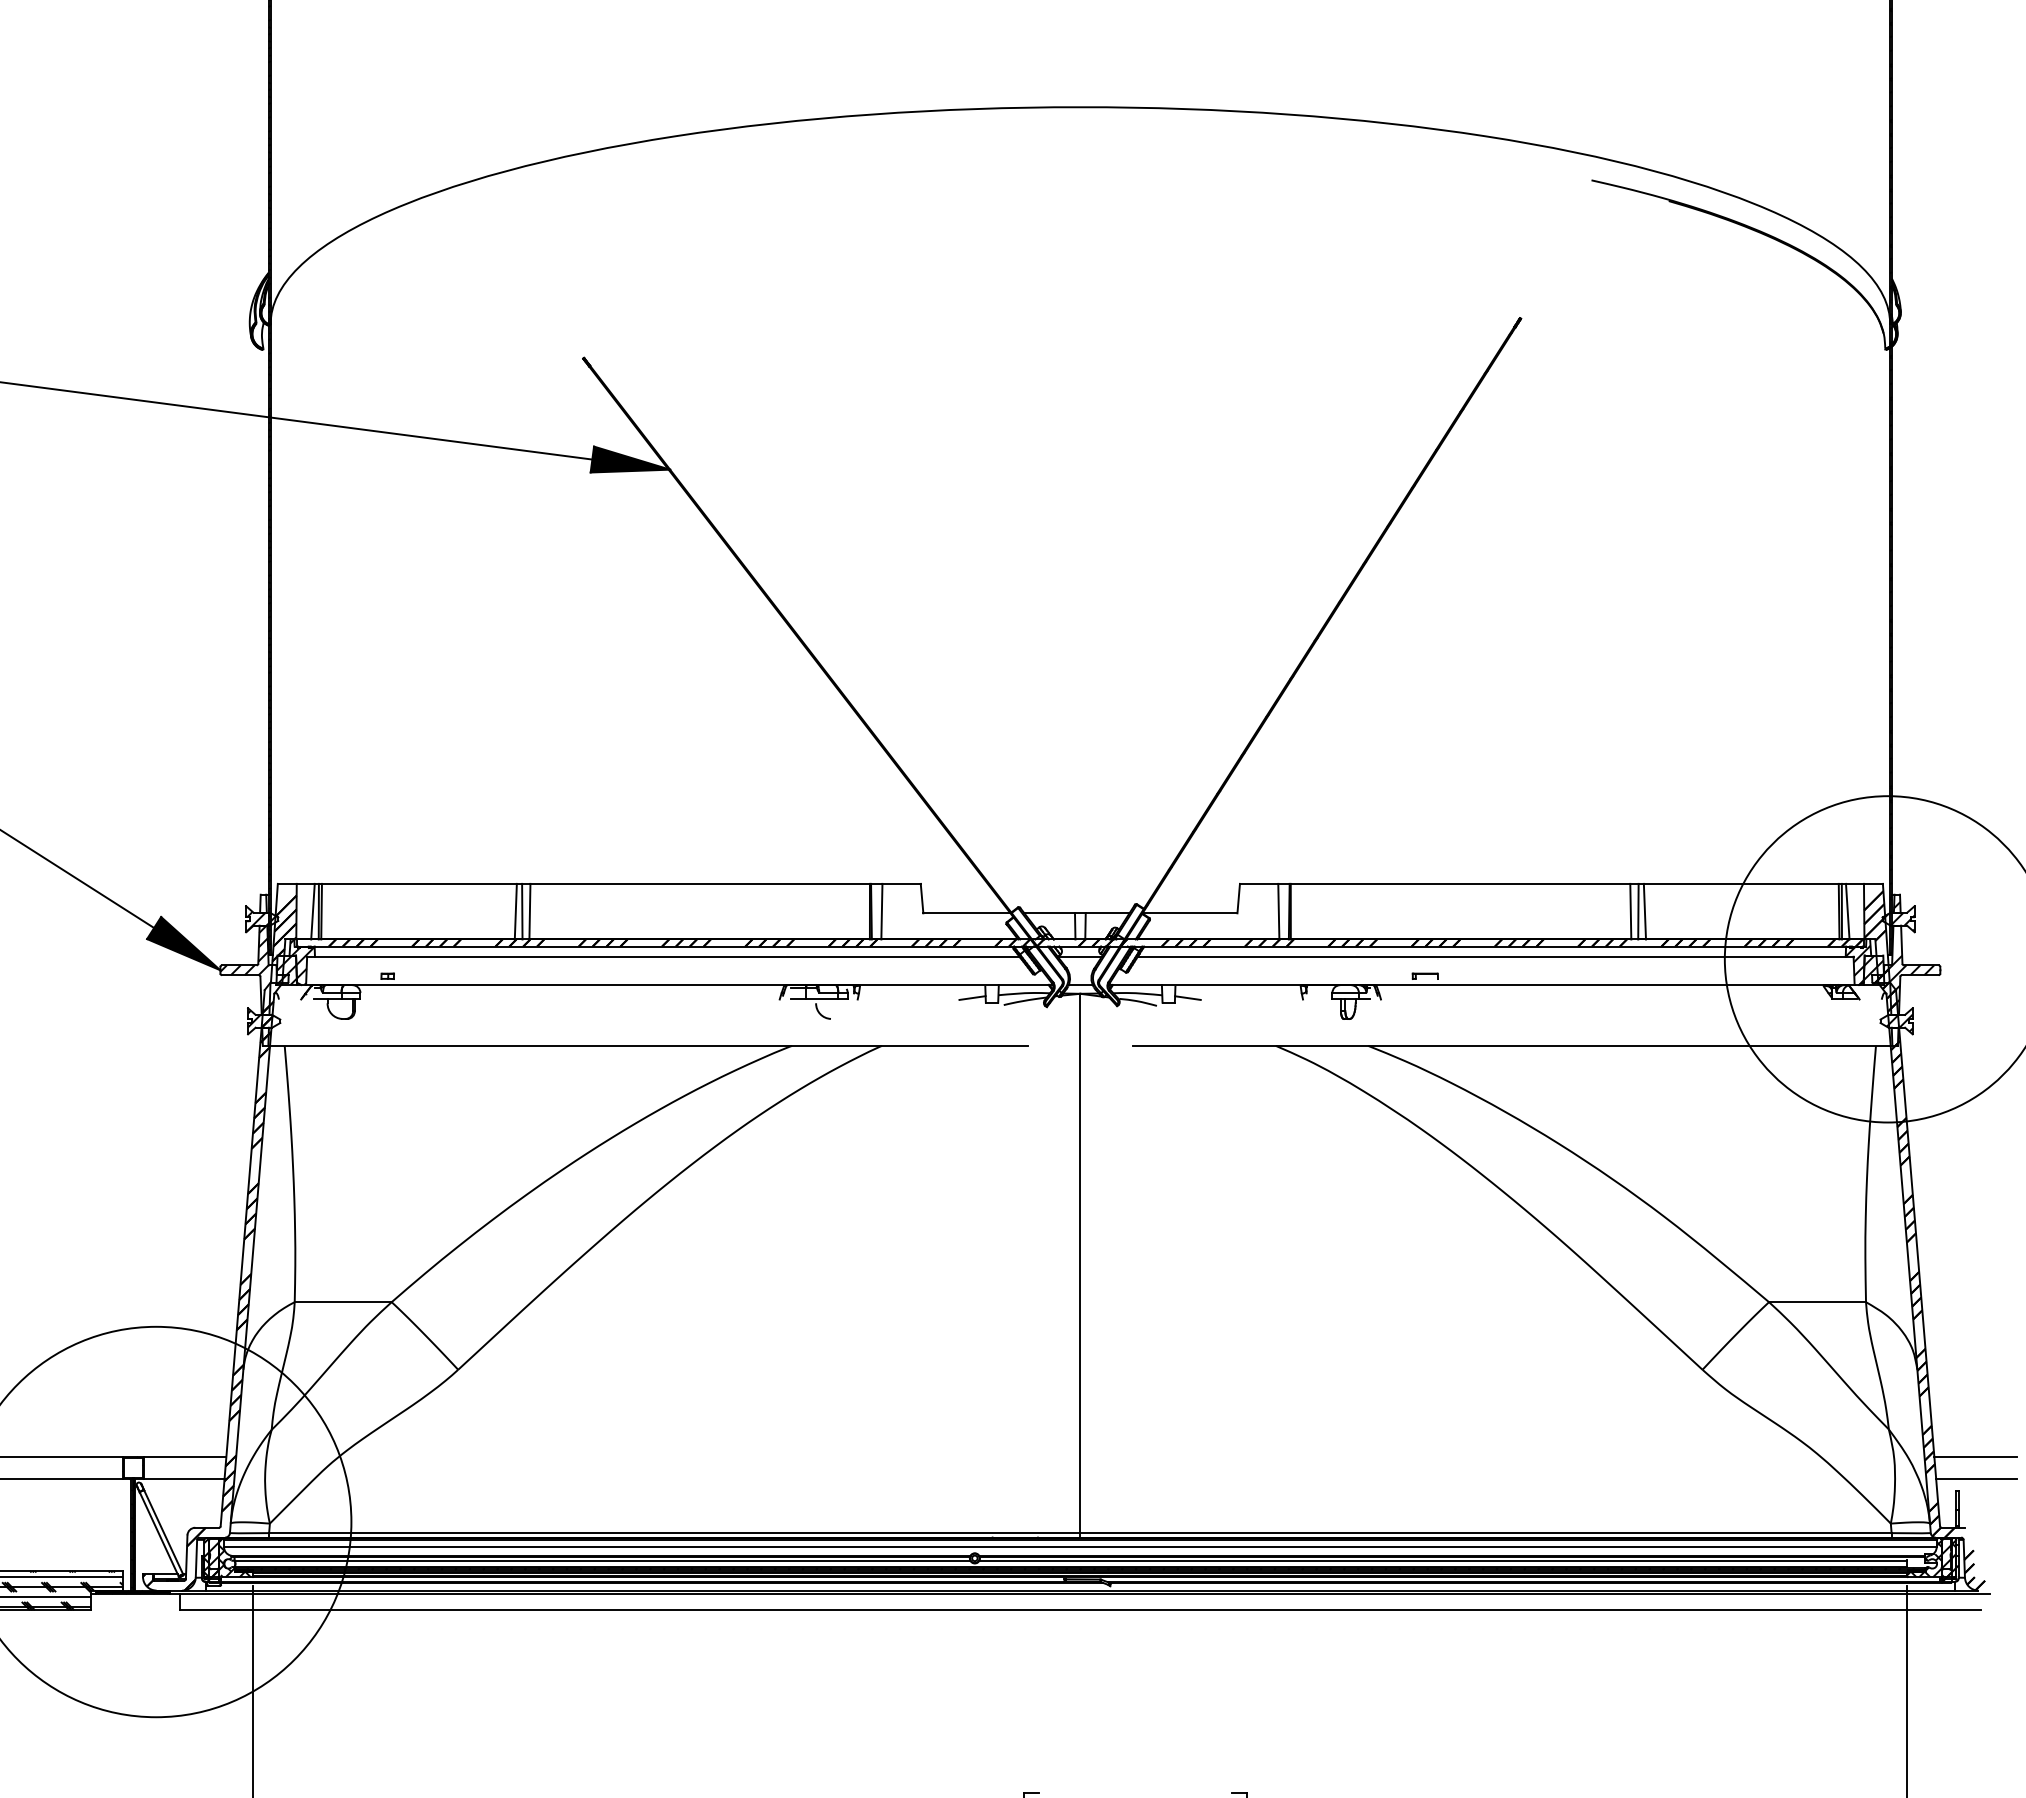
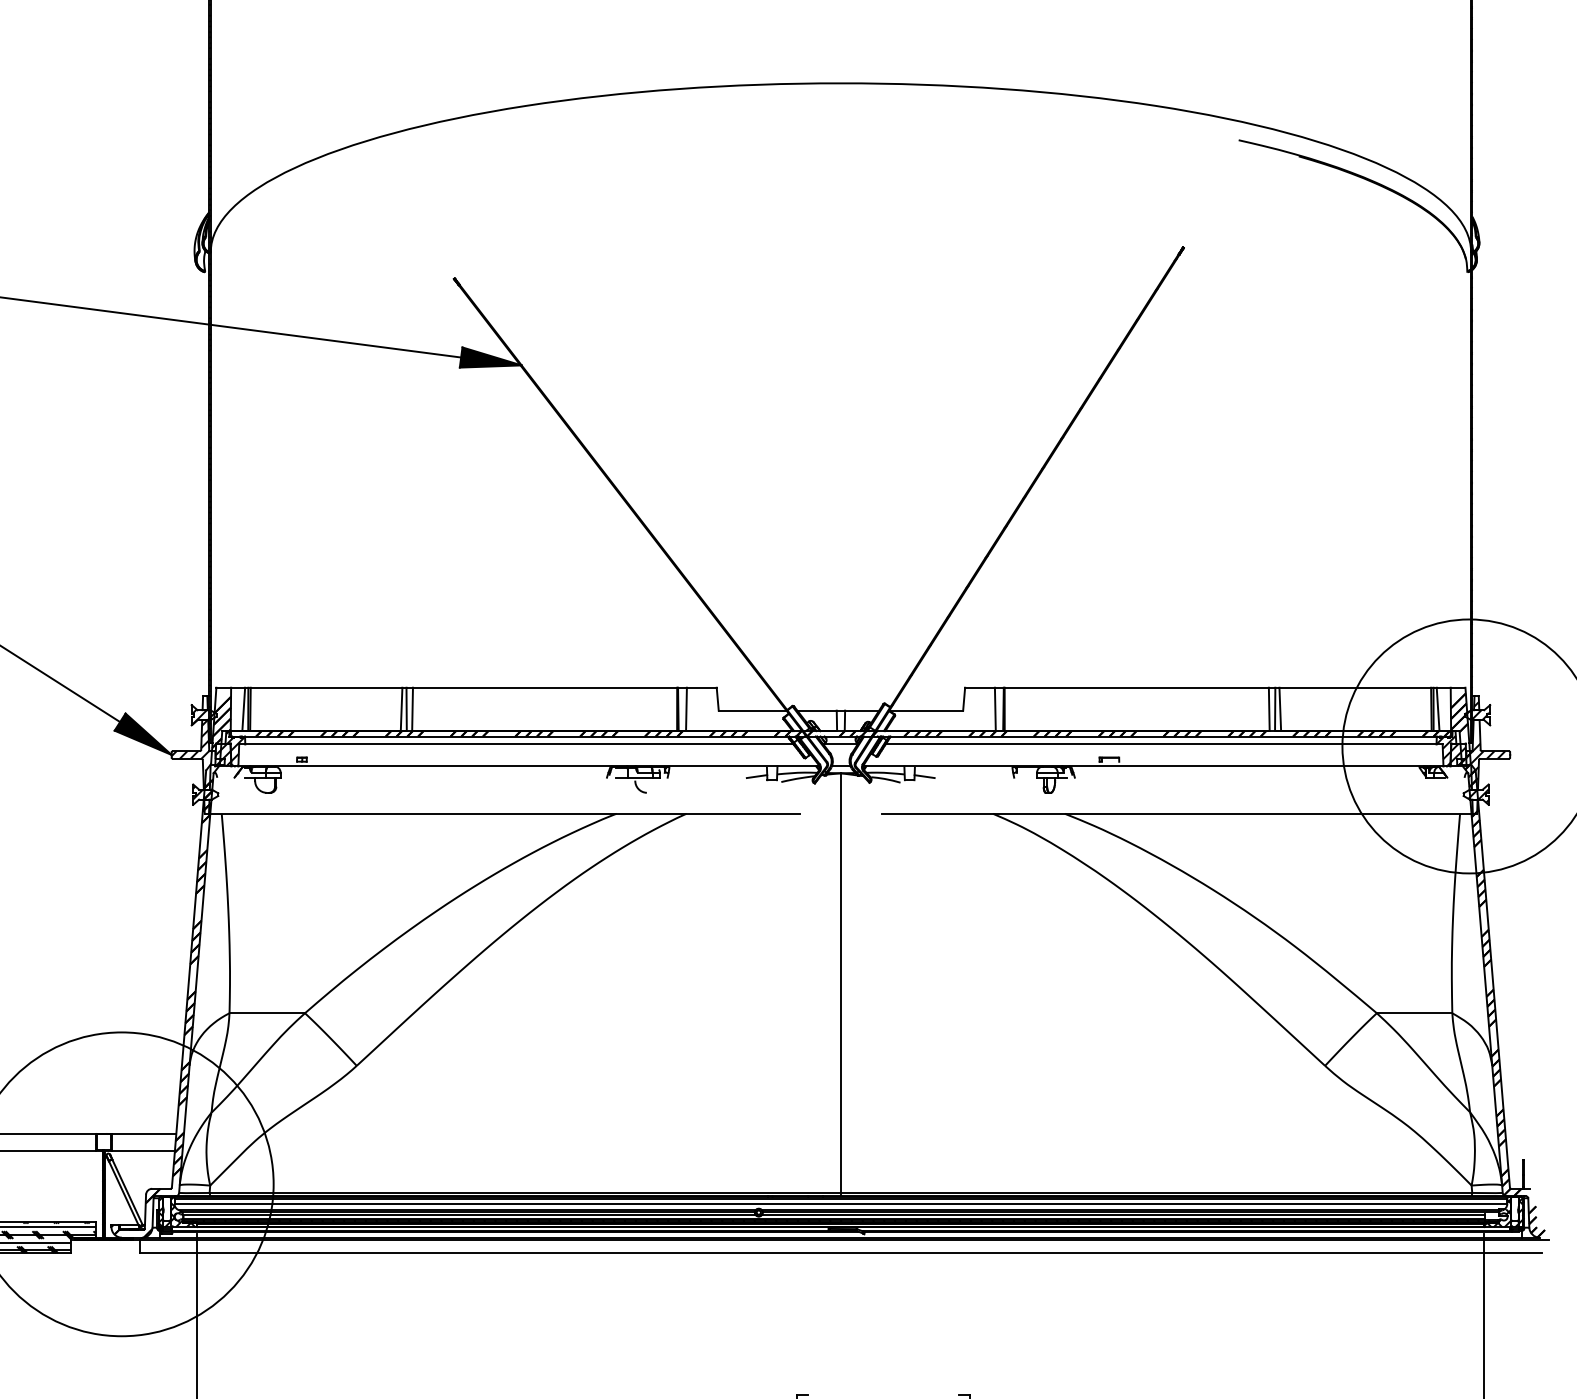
line: (1975, 1456) -> (1537, 1133), removed
line: (1976, 1479) -> (1538, 1151), removed
hatch: (214, 1560) -> (167, 1214), removed
hatch: (1946, 1560) -> (1514, 1214), removed

